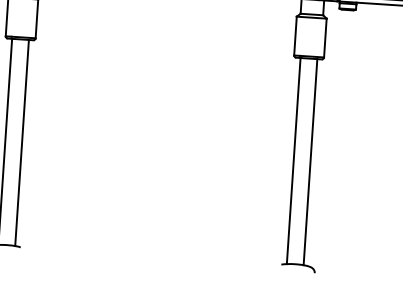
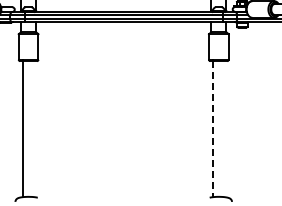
line: (22, 143) -> (34, 129), removed
line: (293, 161) -> (213, 129), solid -> dashed
line: (310, 162) -> (224, 129), removed

